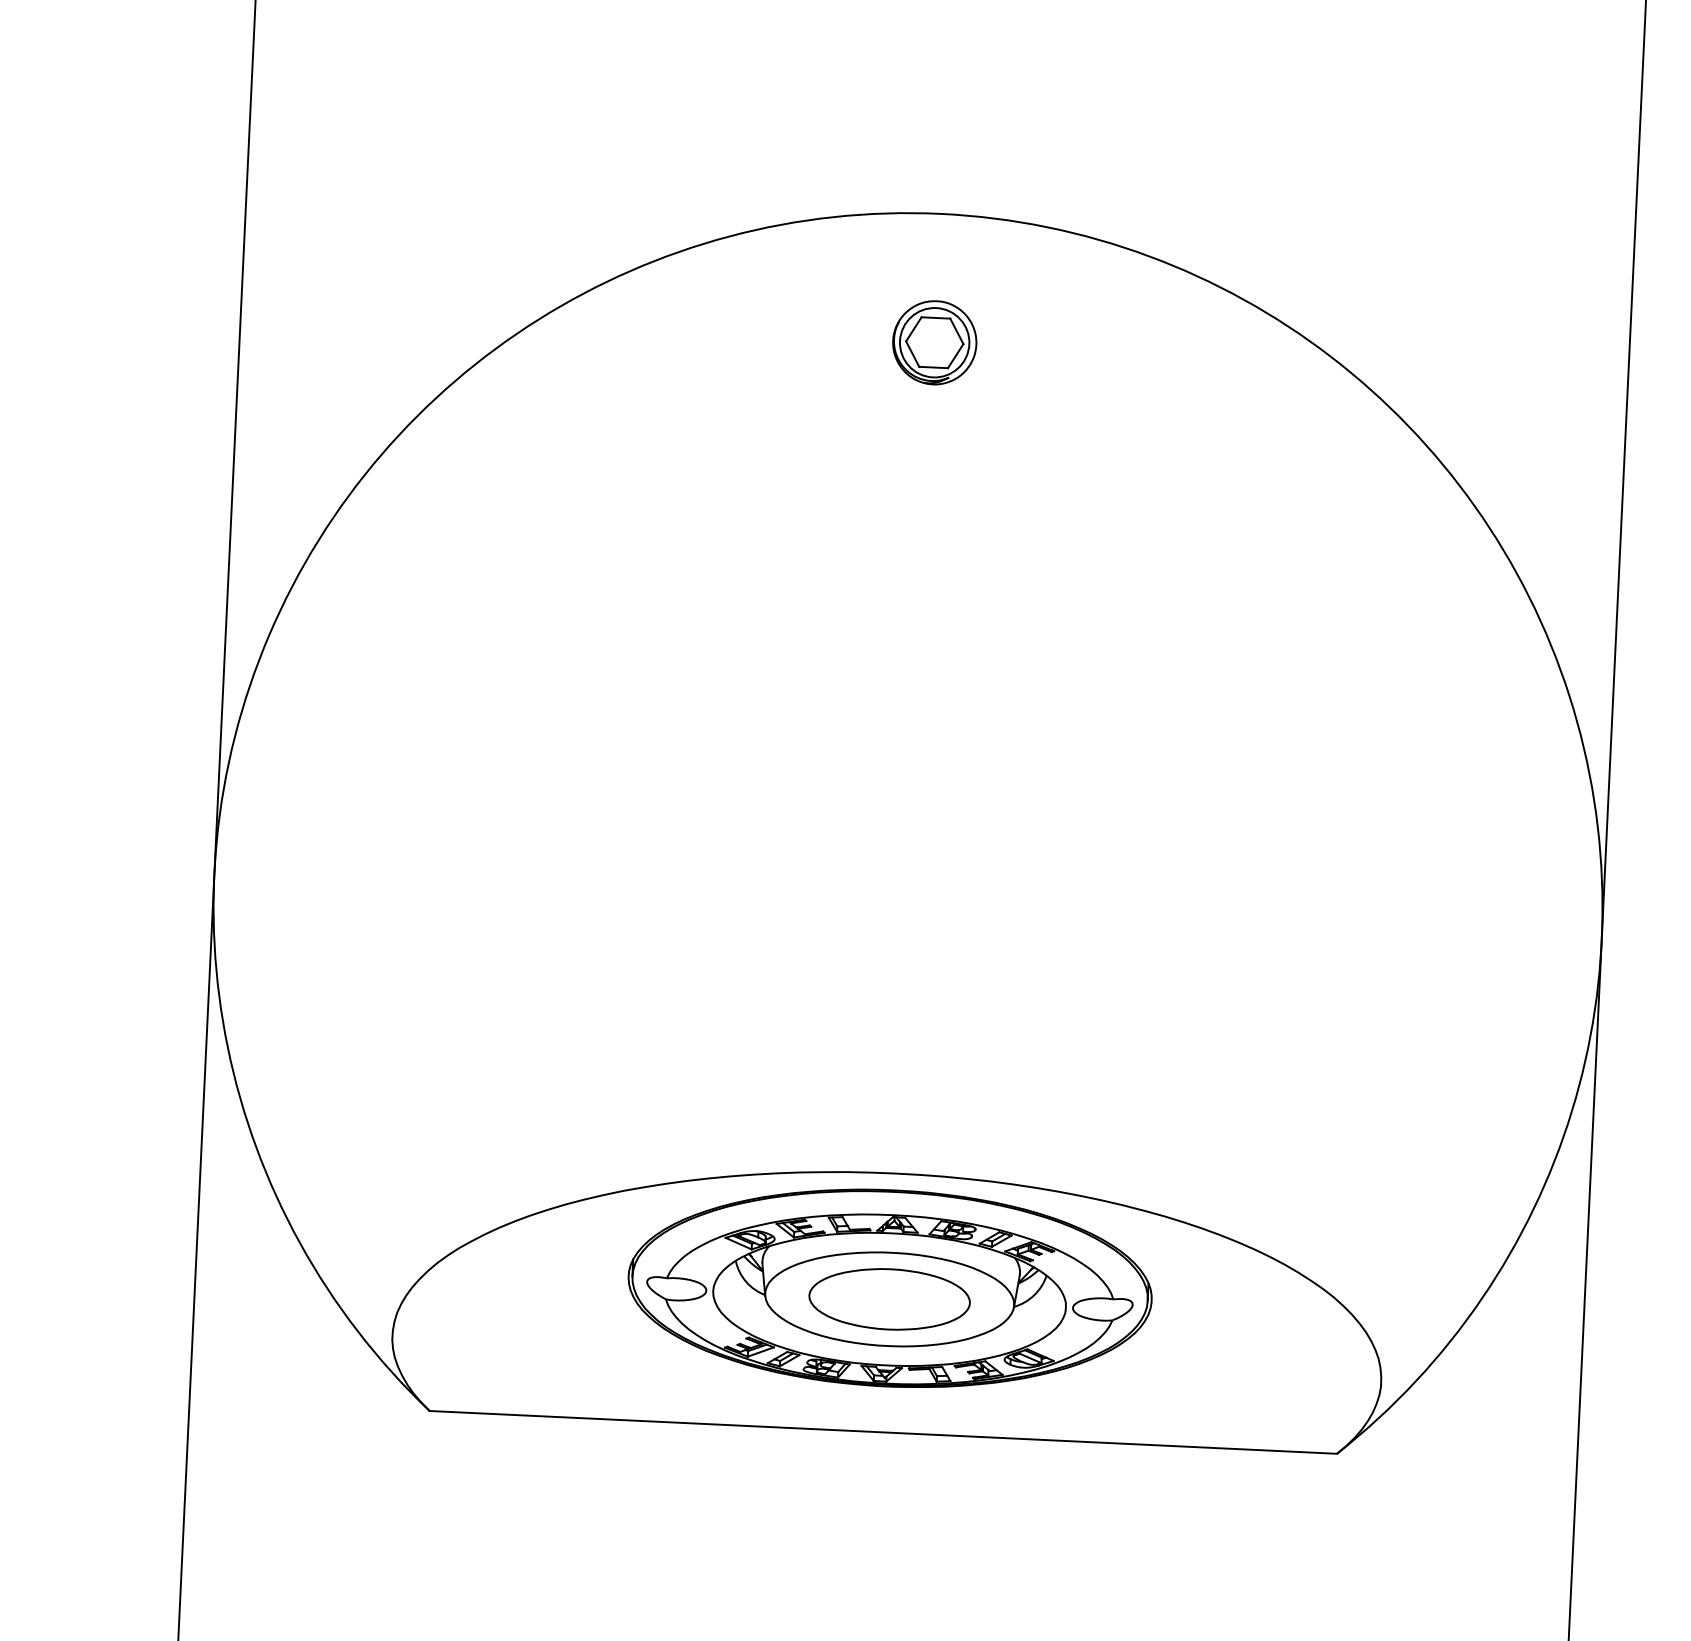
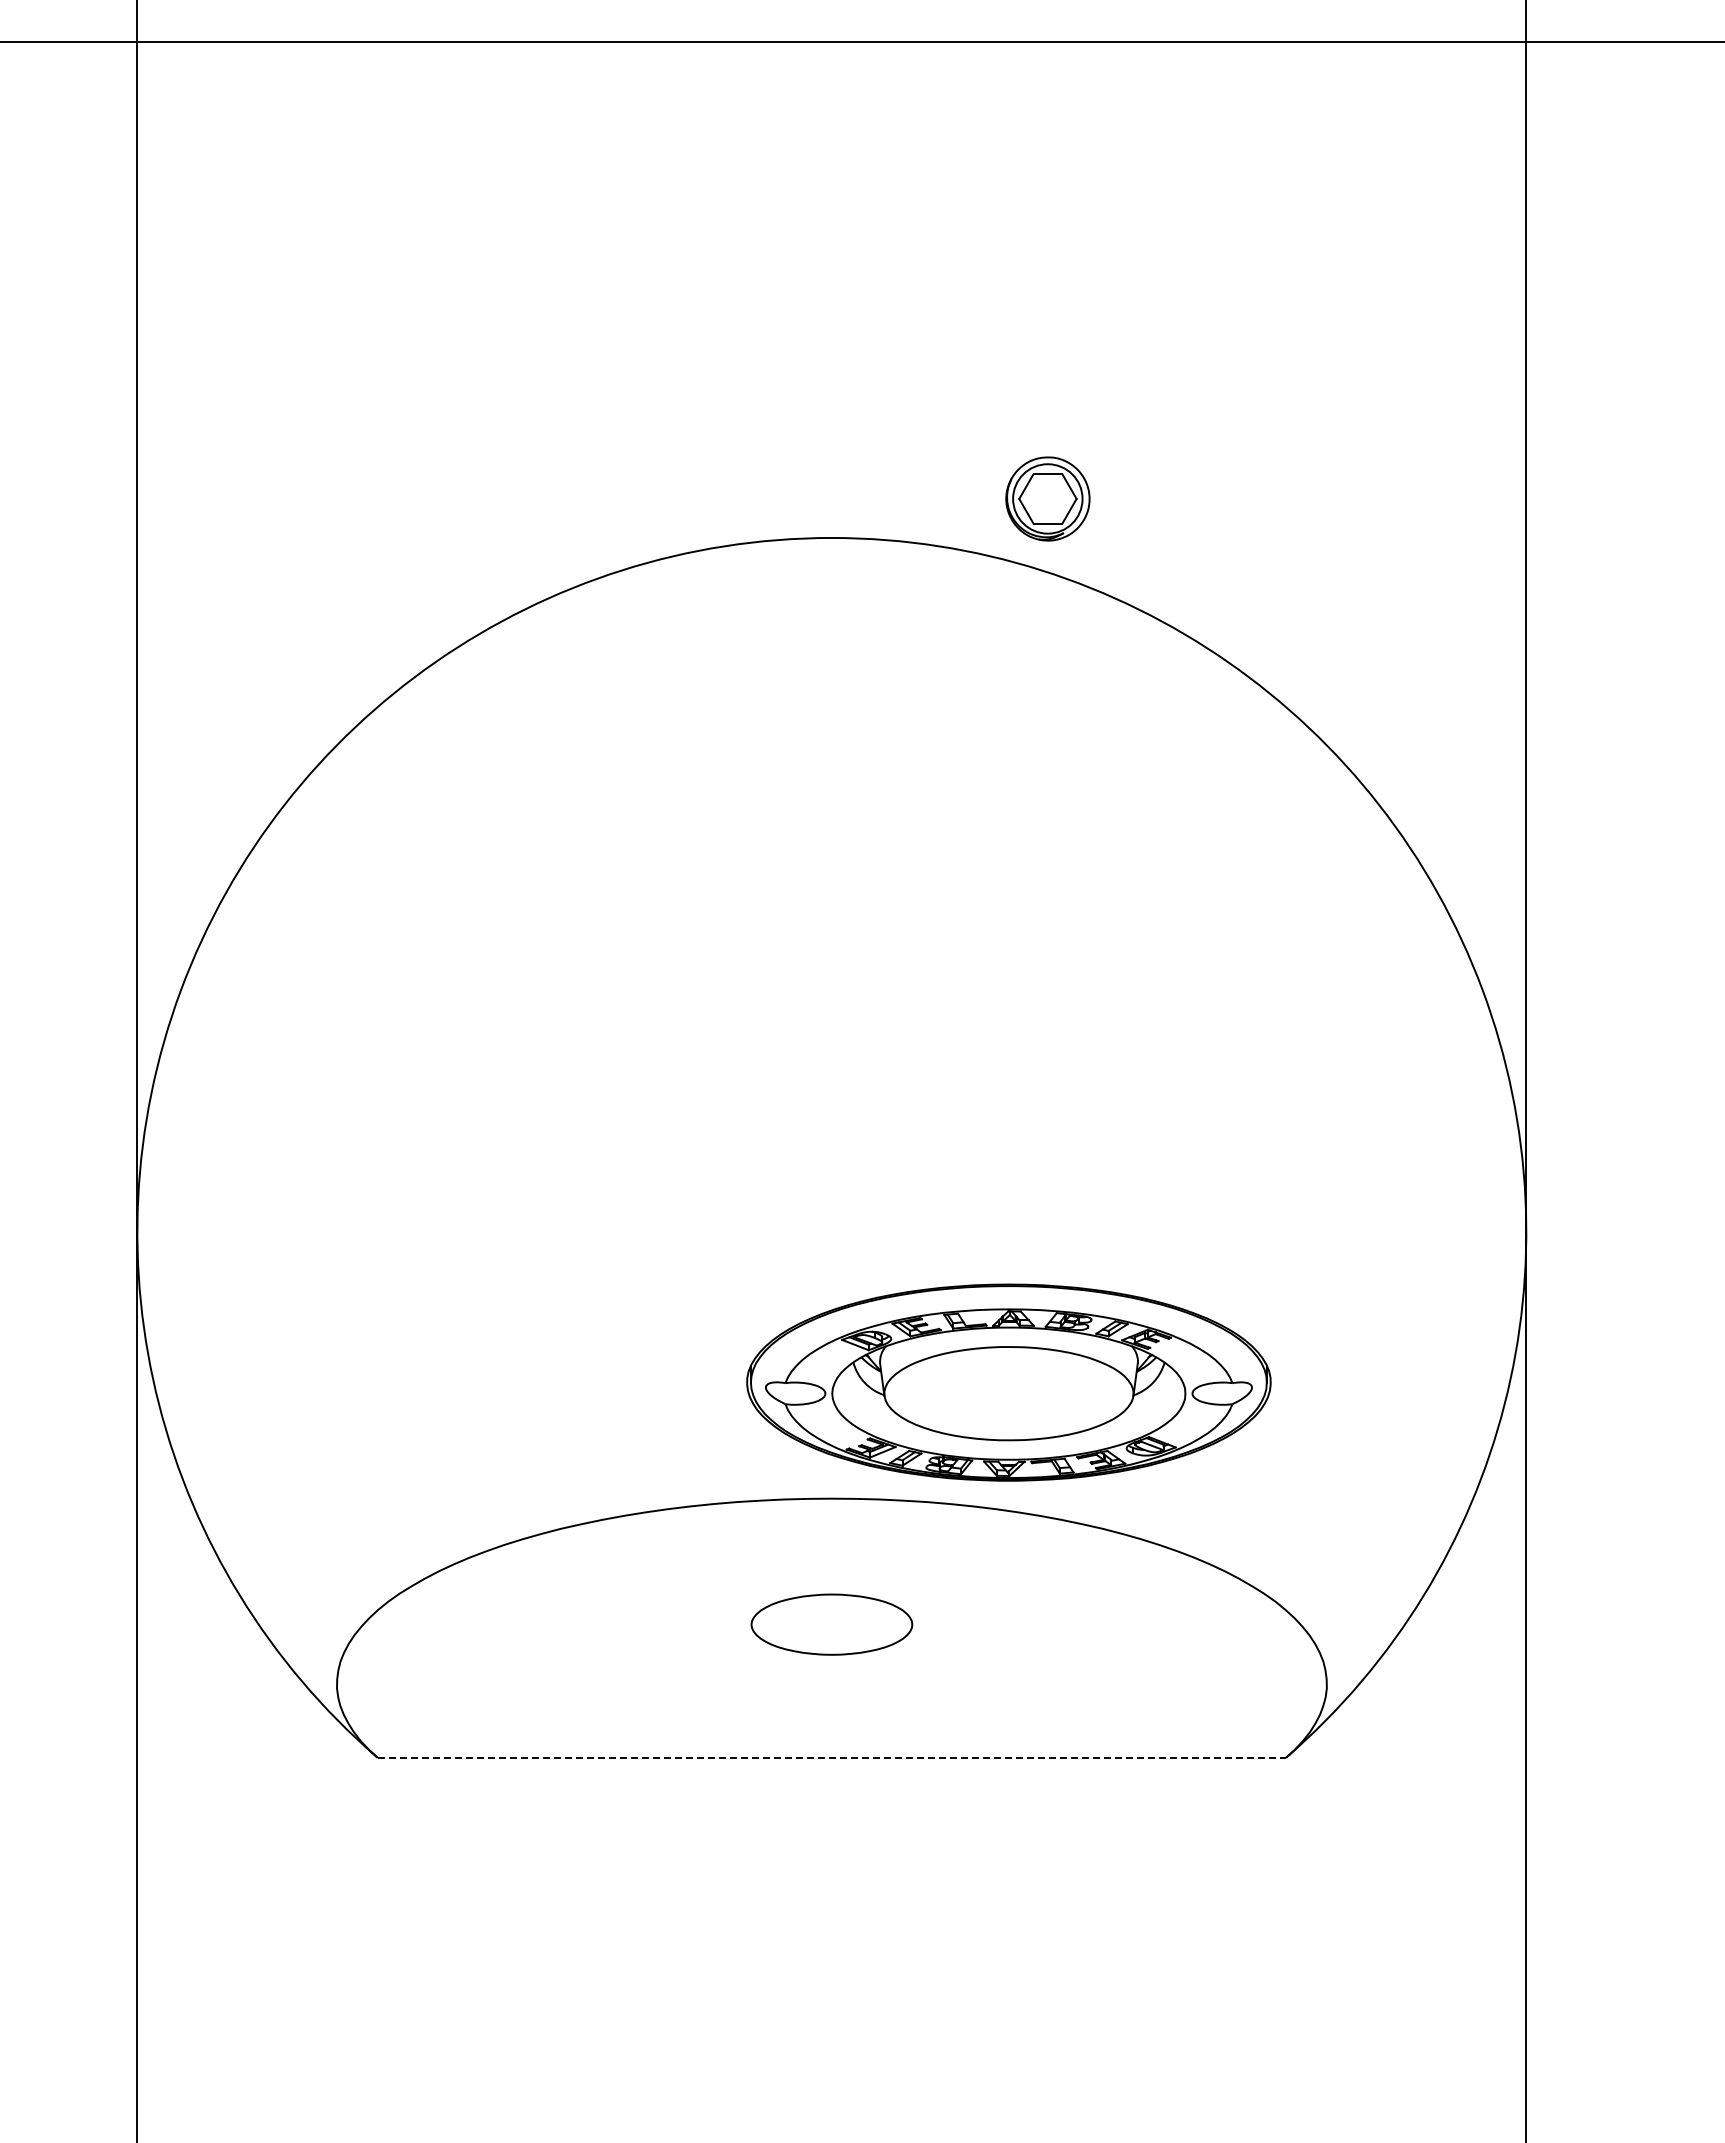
part: (934, 342) -> (1047, 498), moved
part: (889, 1288) -> (1008, 1382), moved
line: (883, 1432) -> (832, 1757), solid -> dashed

